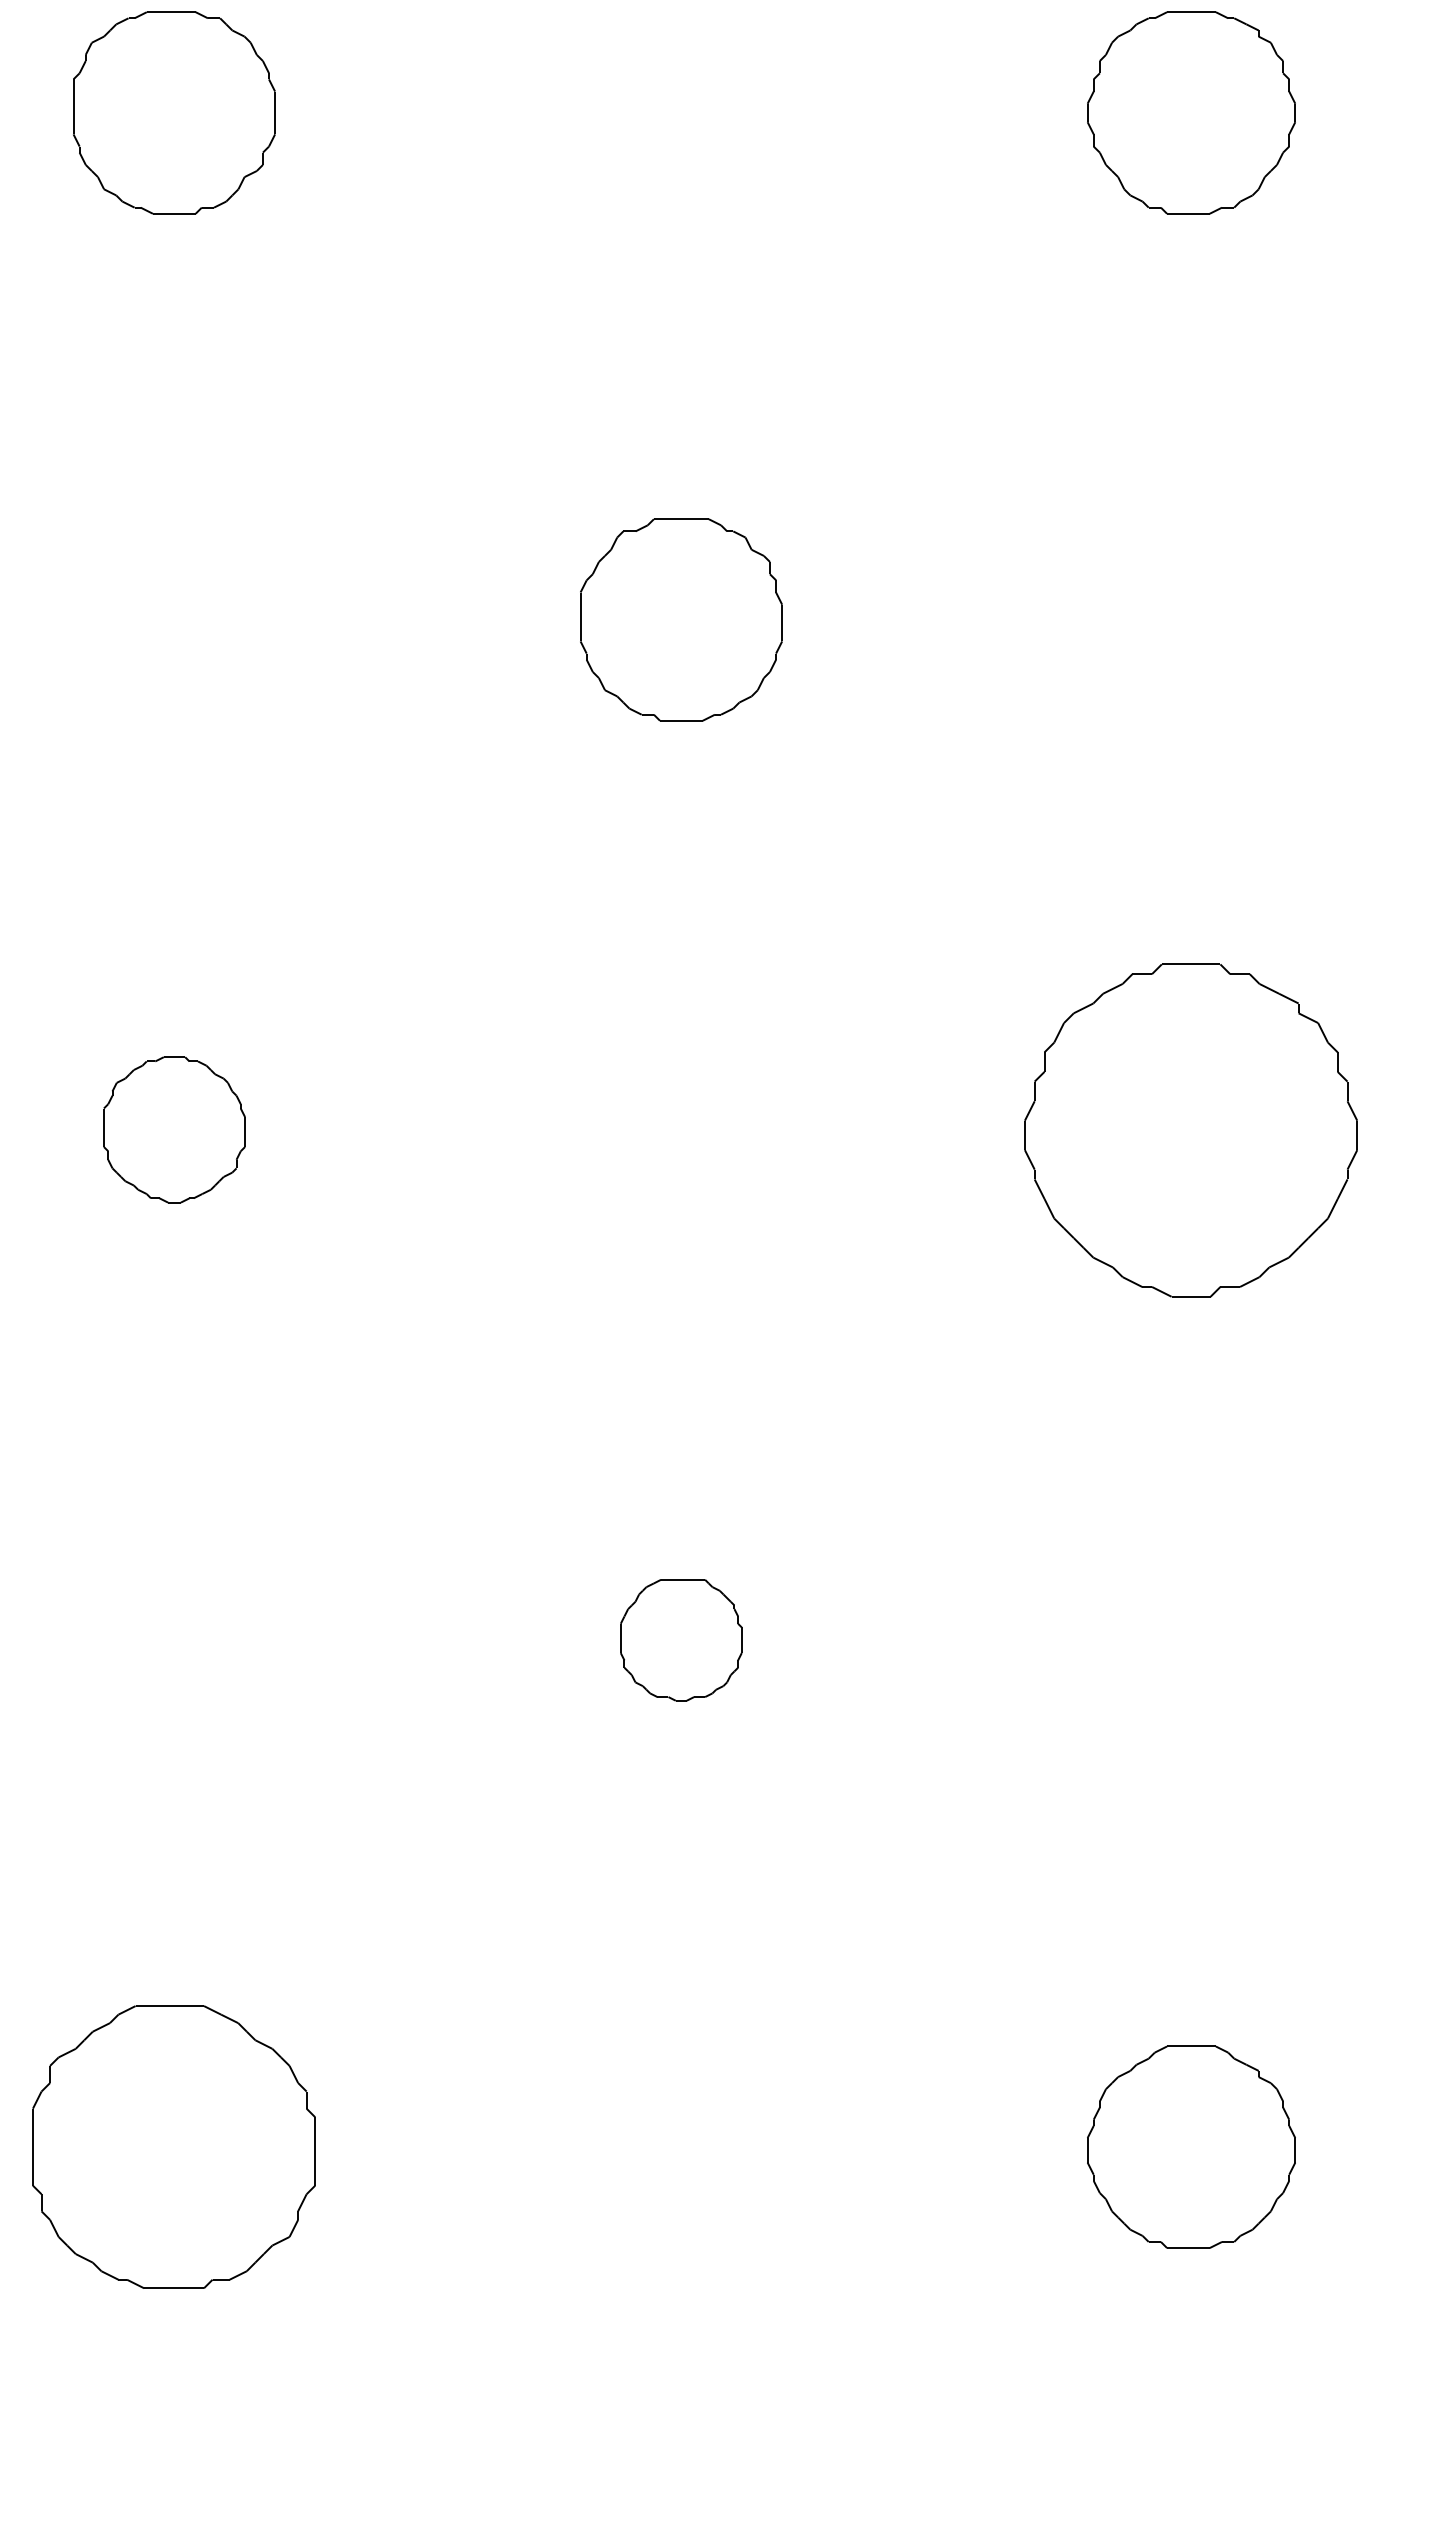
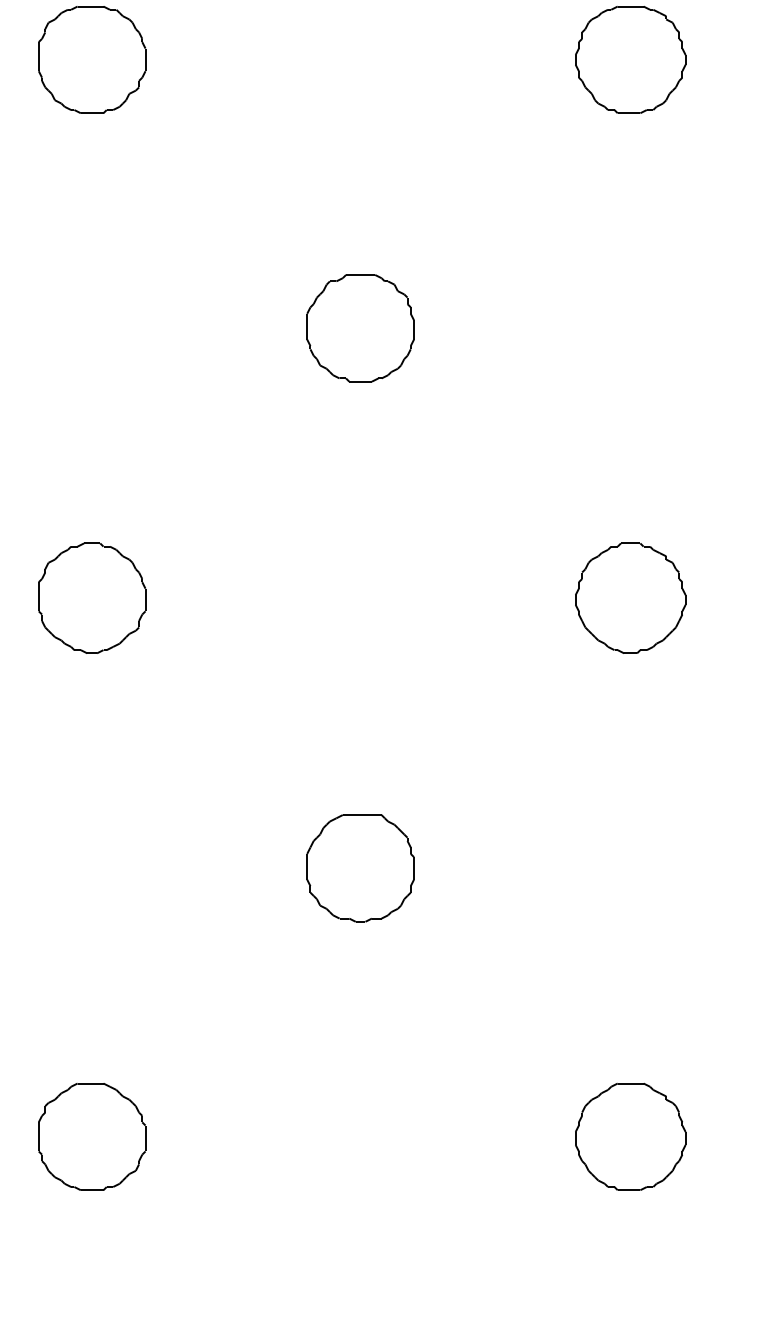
part: (174, 1128) -> (92, 597), size x1.43
part: (1191, 1128) -> (630, 597), size x0.62
part: (681, 1640) -> (360, 868), size x1.67
part: (174, 2146) -> (92, 1136), size x0.71

